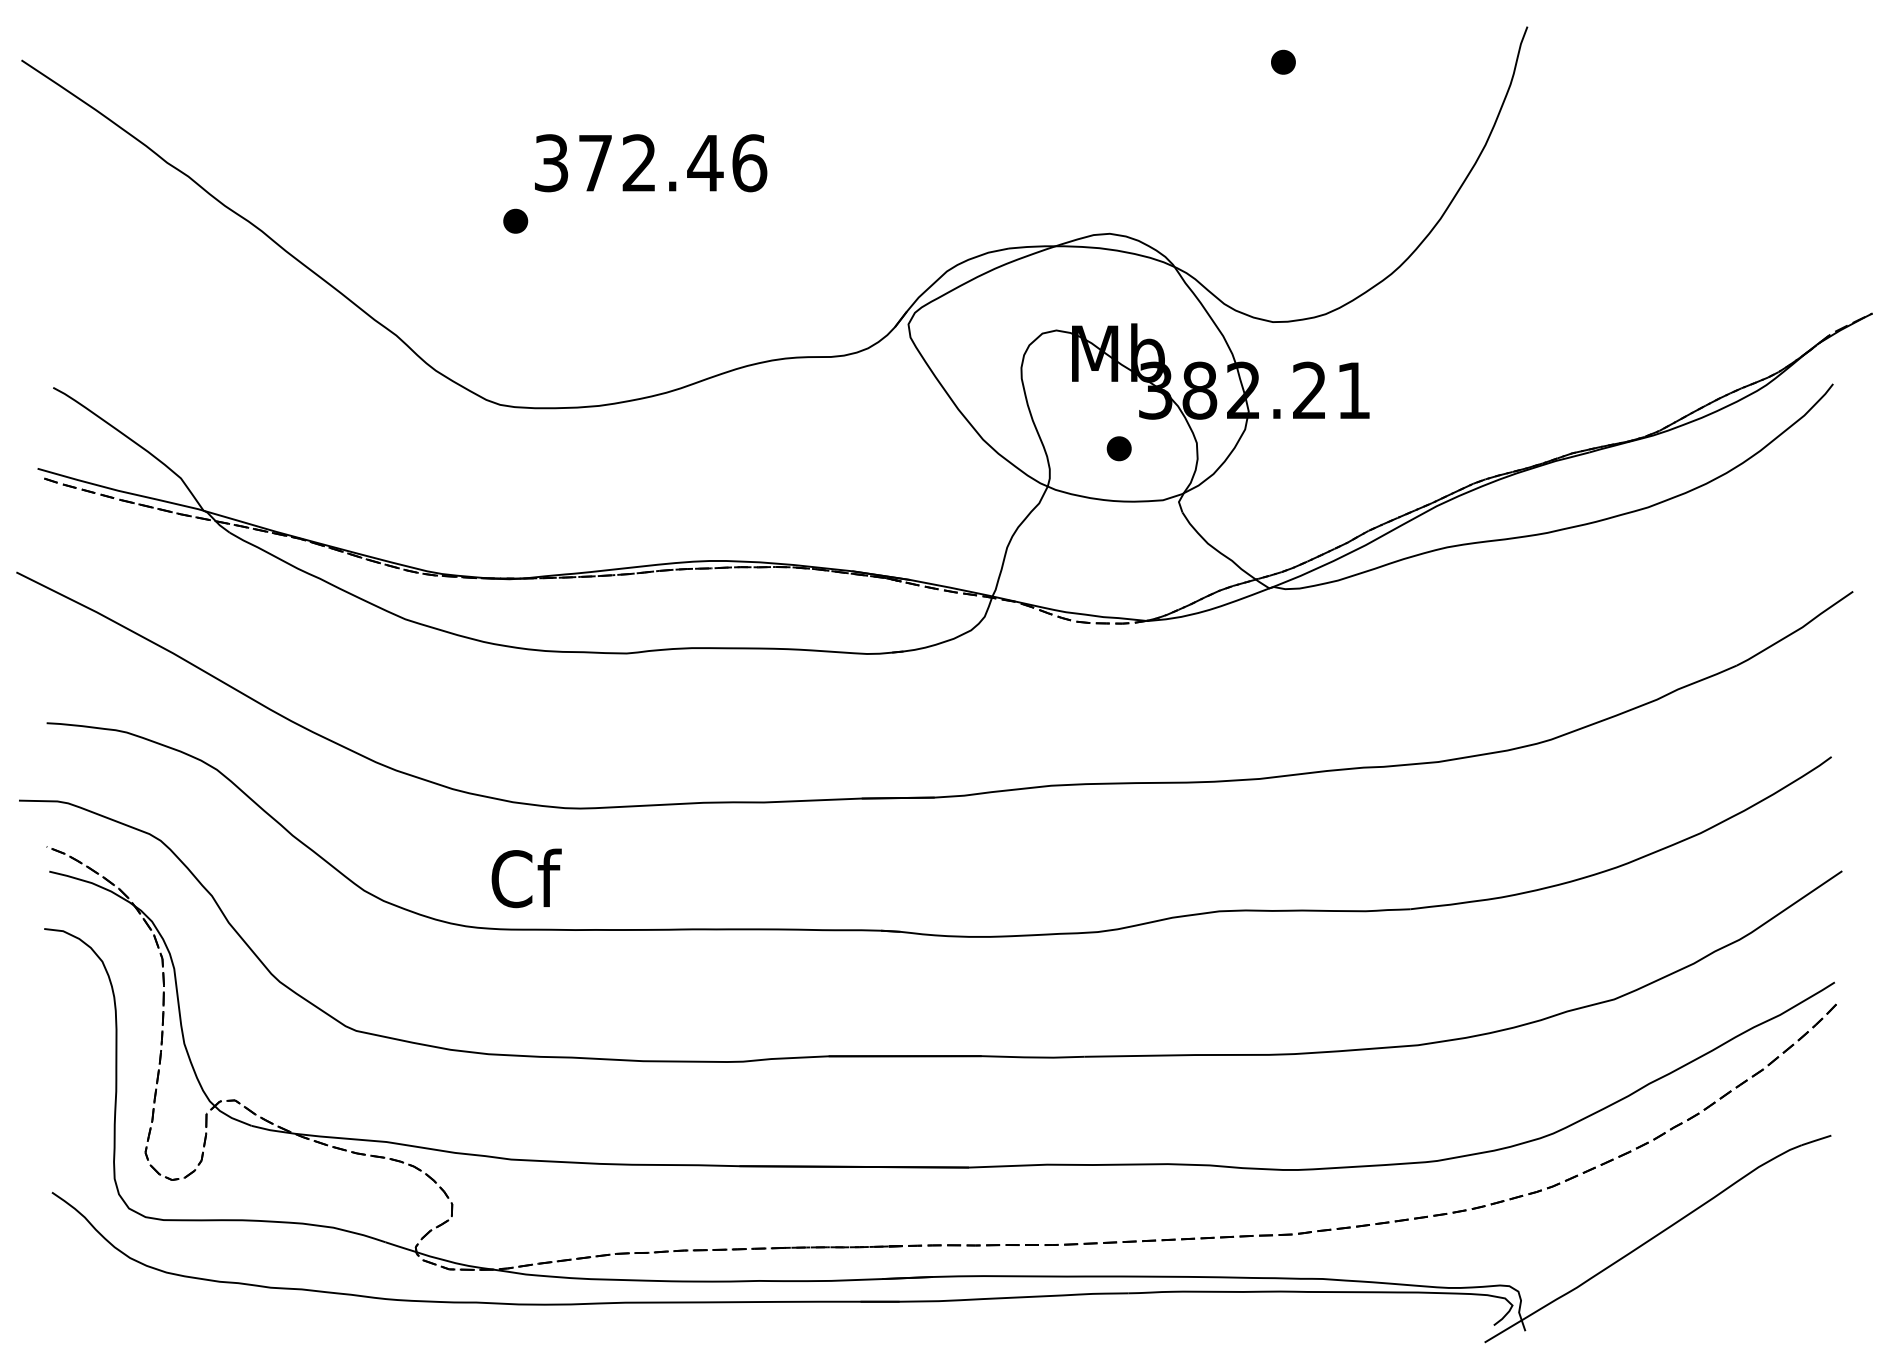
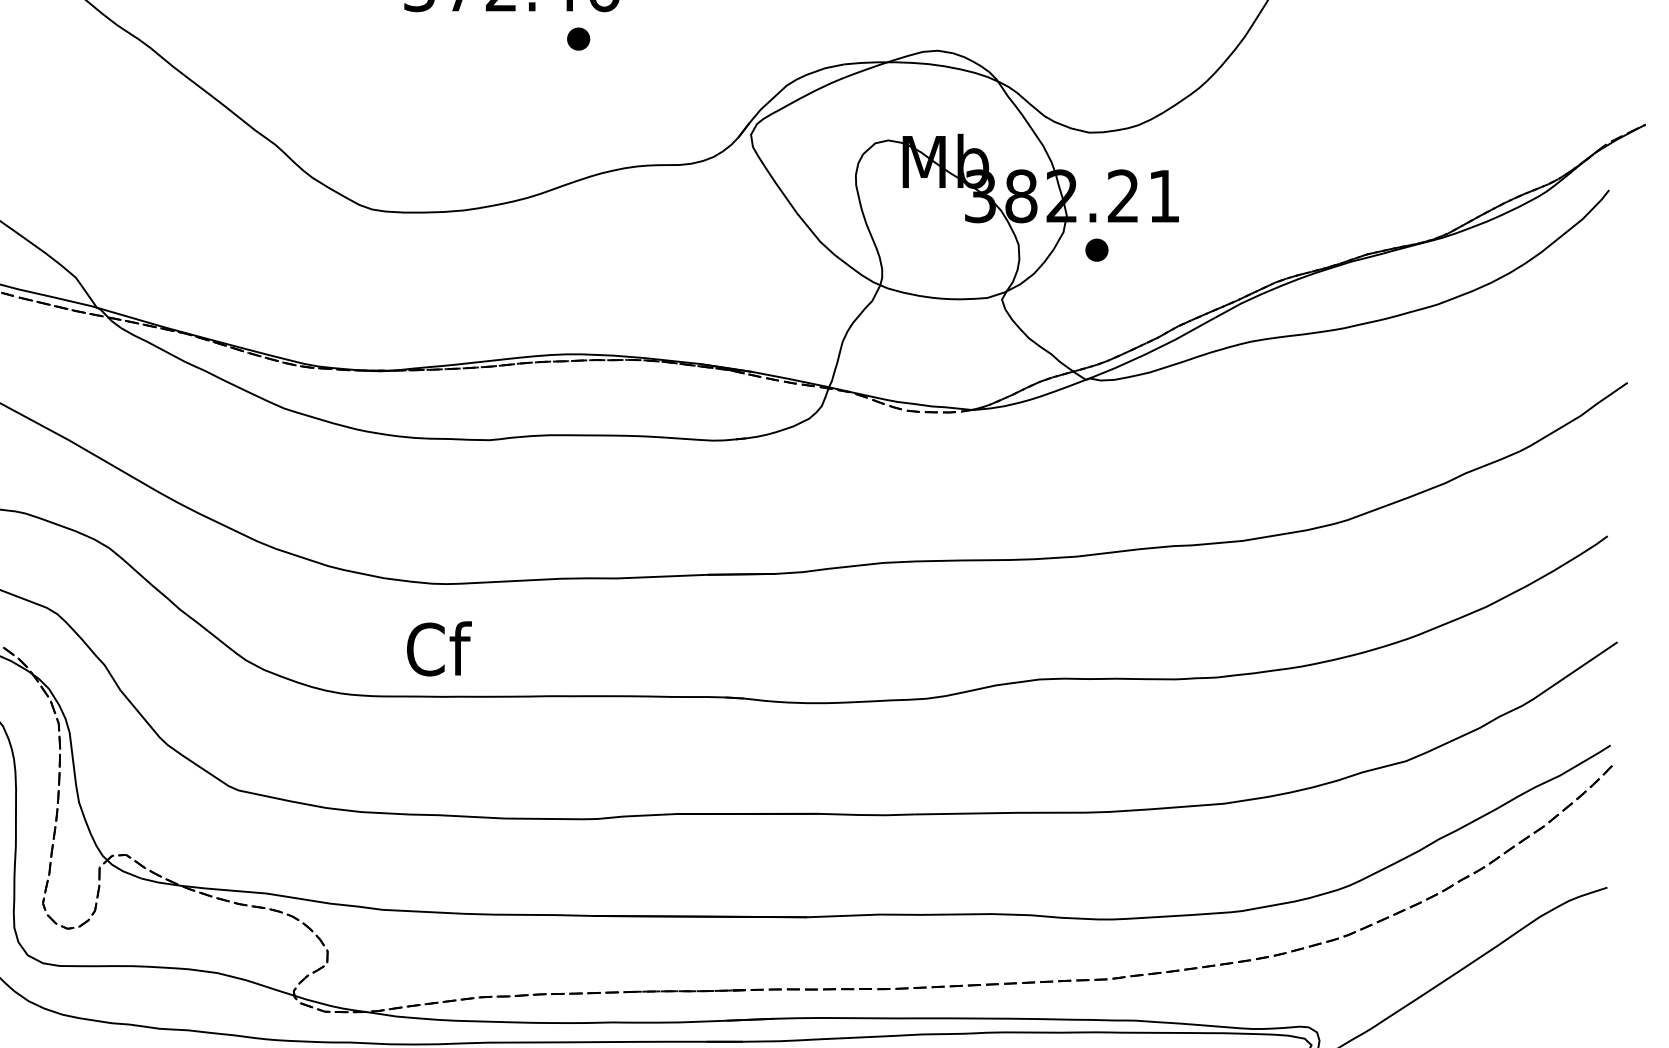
part: (515, 220) -> (578, 38), moved
part: (1118, 448) -> (1096, 249), moved
text: (526, 878) -> (439, 649), moved

